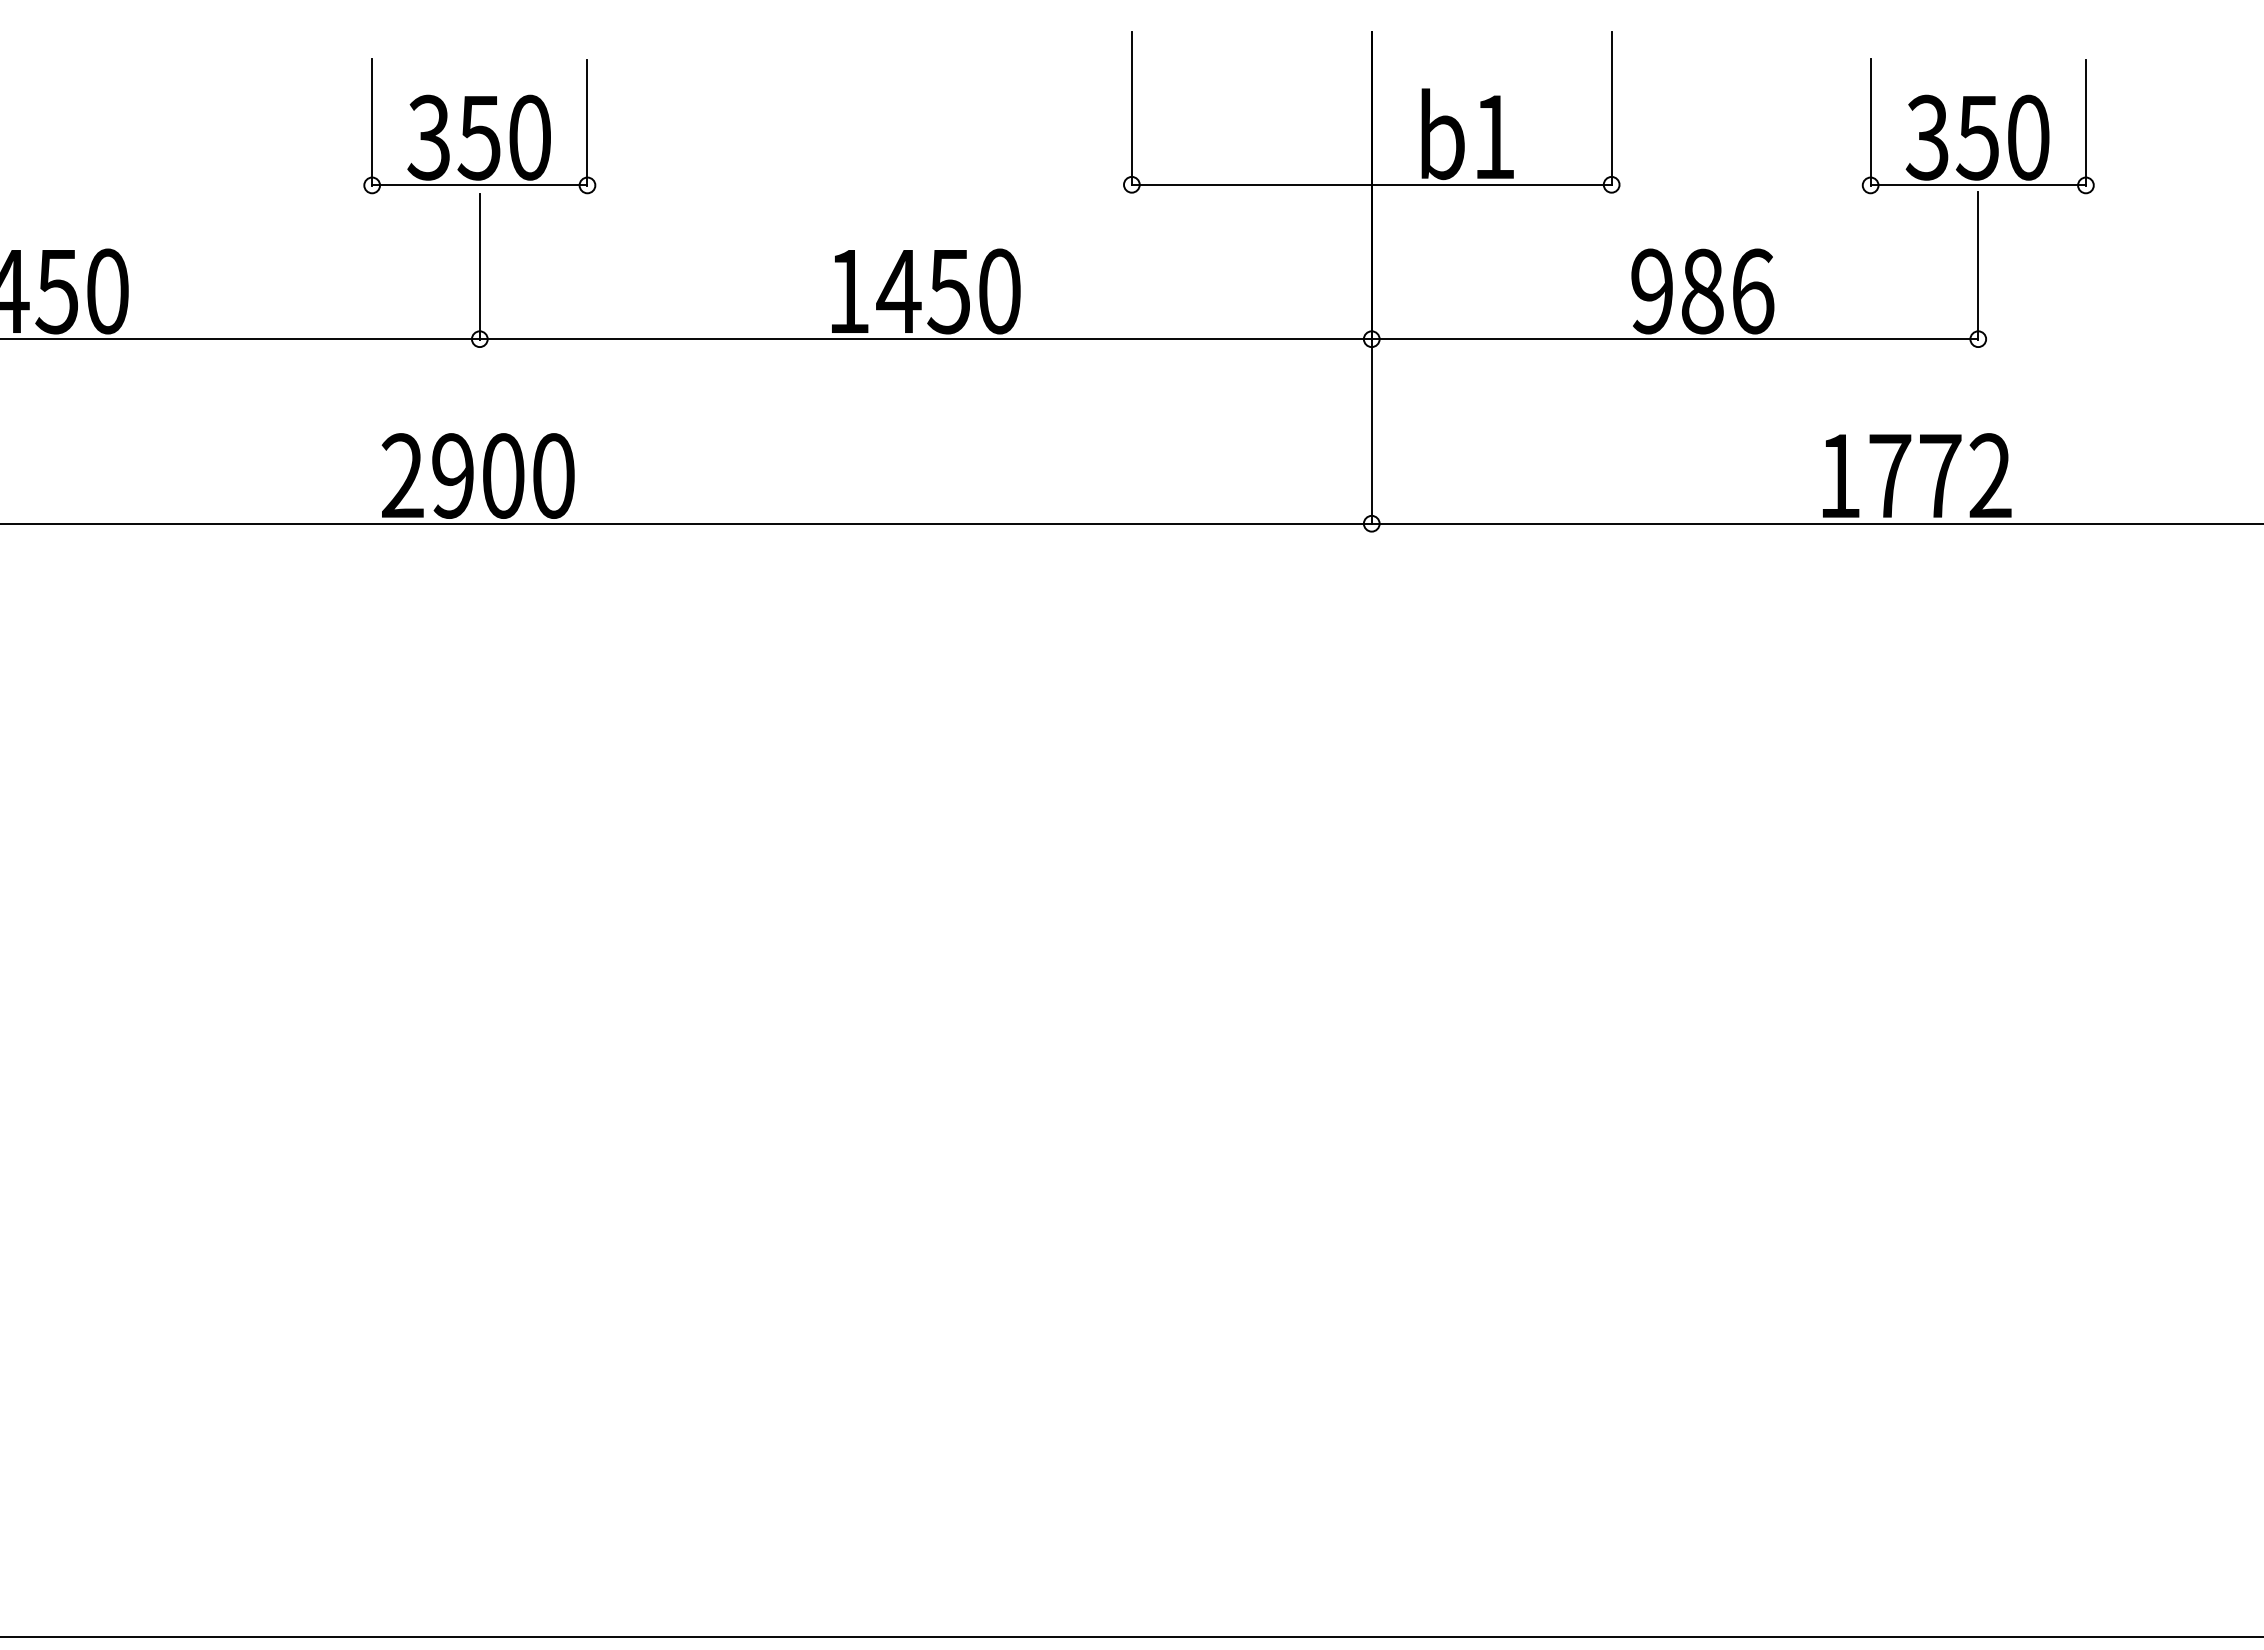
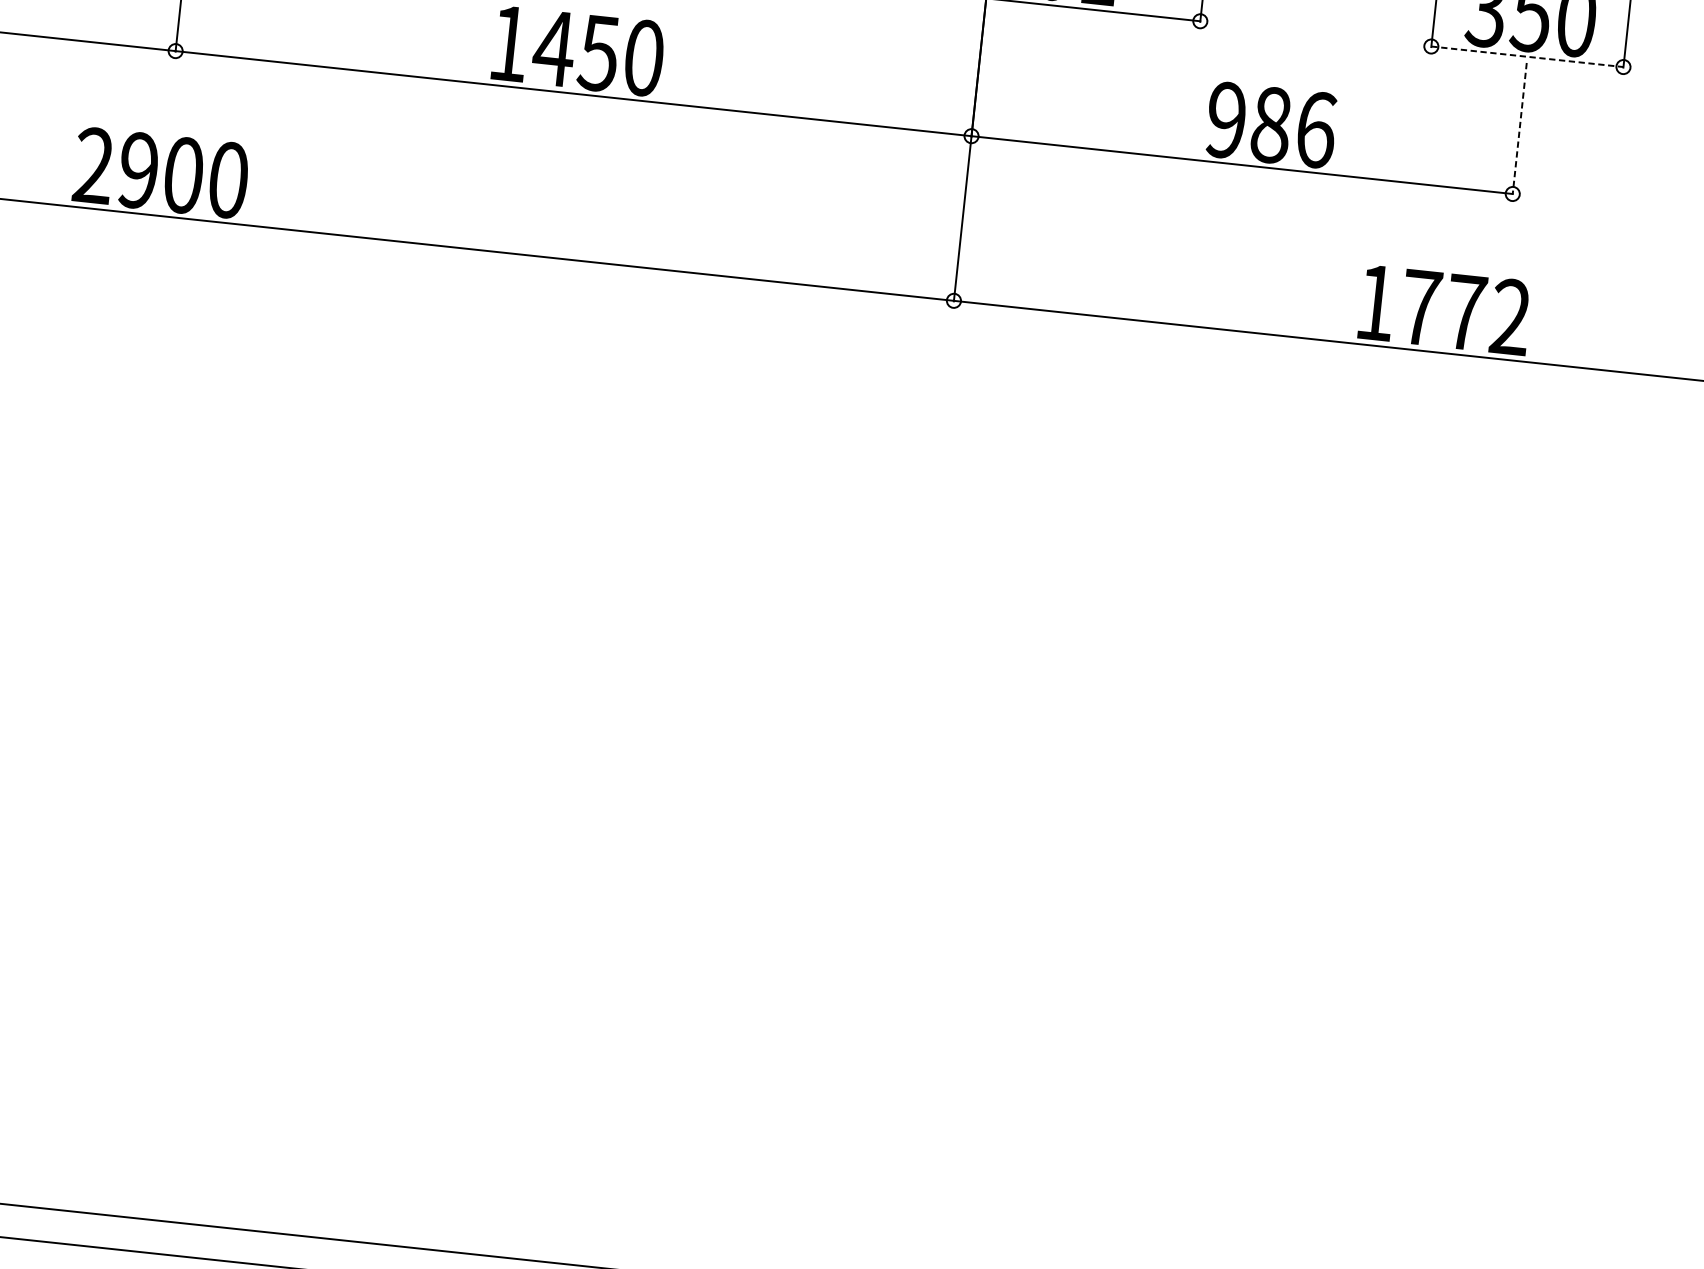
line: (1978, 185) -> (1527, 56), solid -> dashed
line: (1978, 266) -> (1519, 129), solid -> dashed

